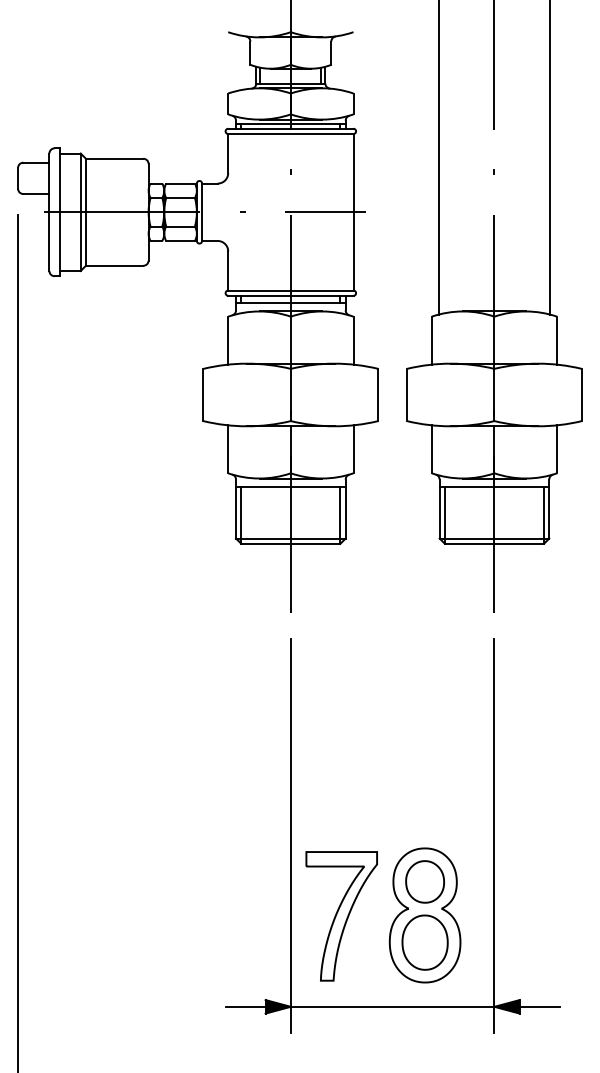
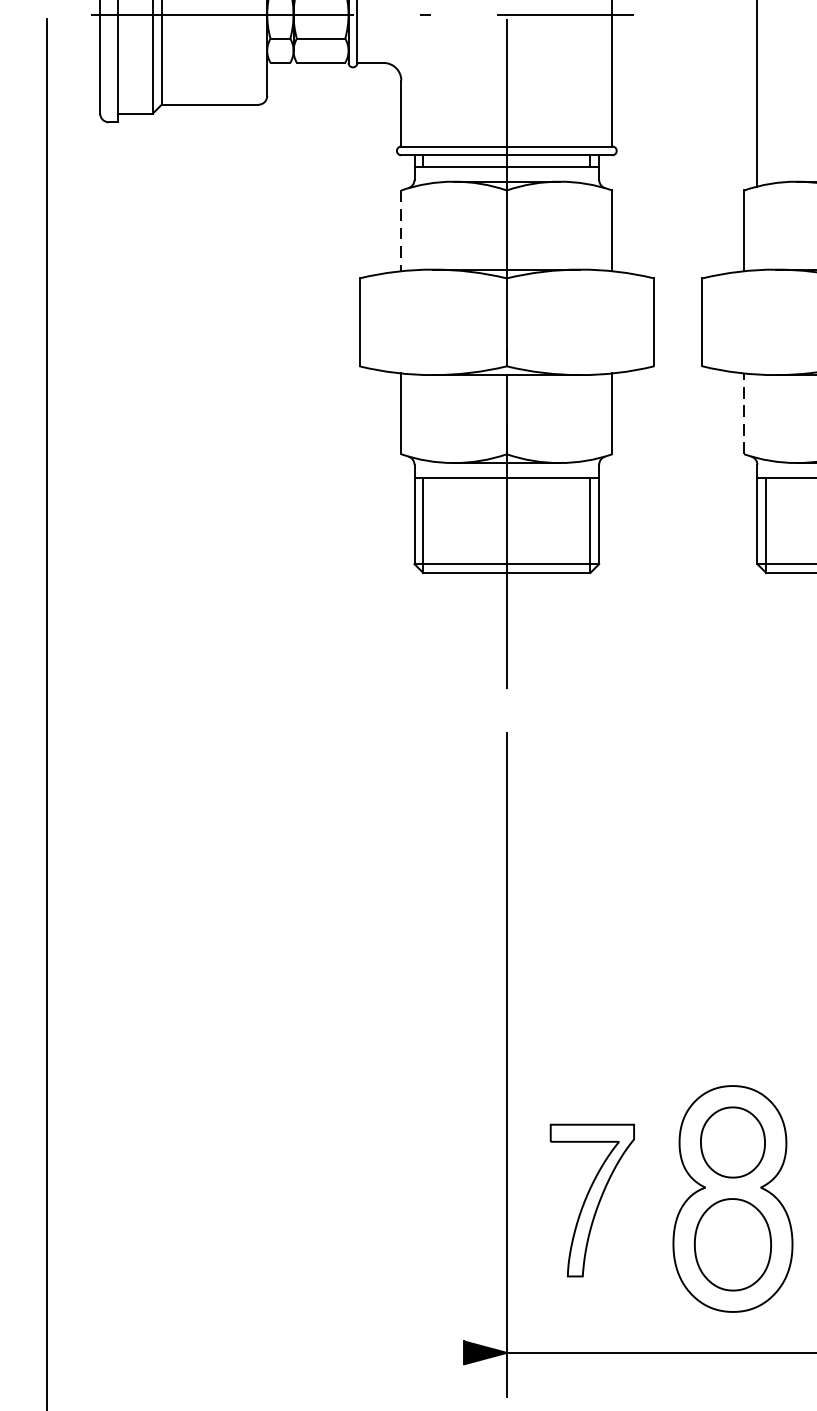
line: (228, 340) -> (401, 230), solid -> dashed
line: (431, 449) -> (743, 414), solid -> dashed
part: (341, 916) -> (592, 1200), size x0.7
line: (245, 1006) -> (430, 1352), removed

